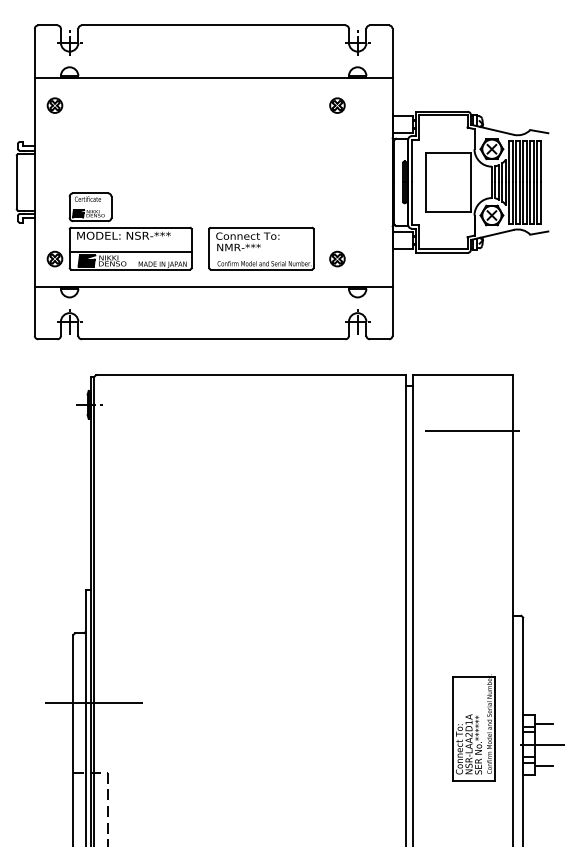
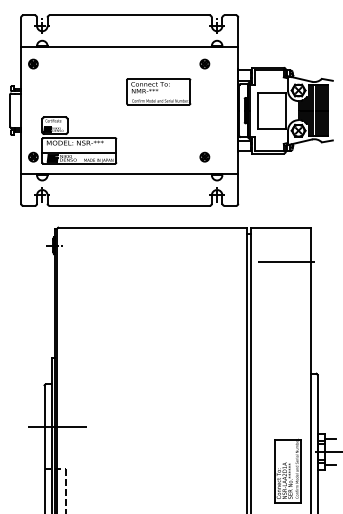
part: (261, 248) -> (158, 91), moved
part: (473, 727) -> (287, 470), moved

